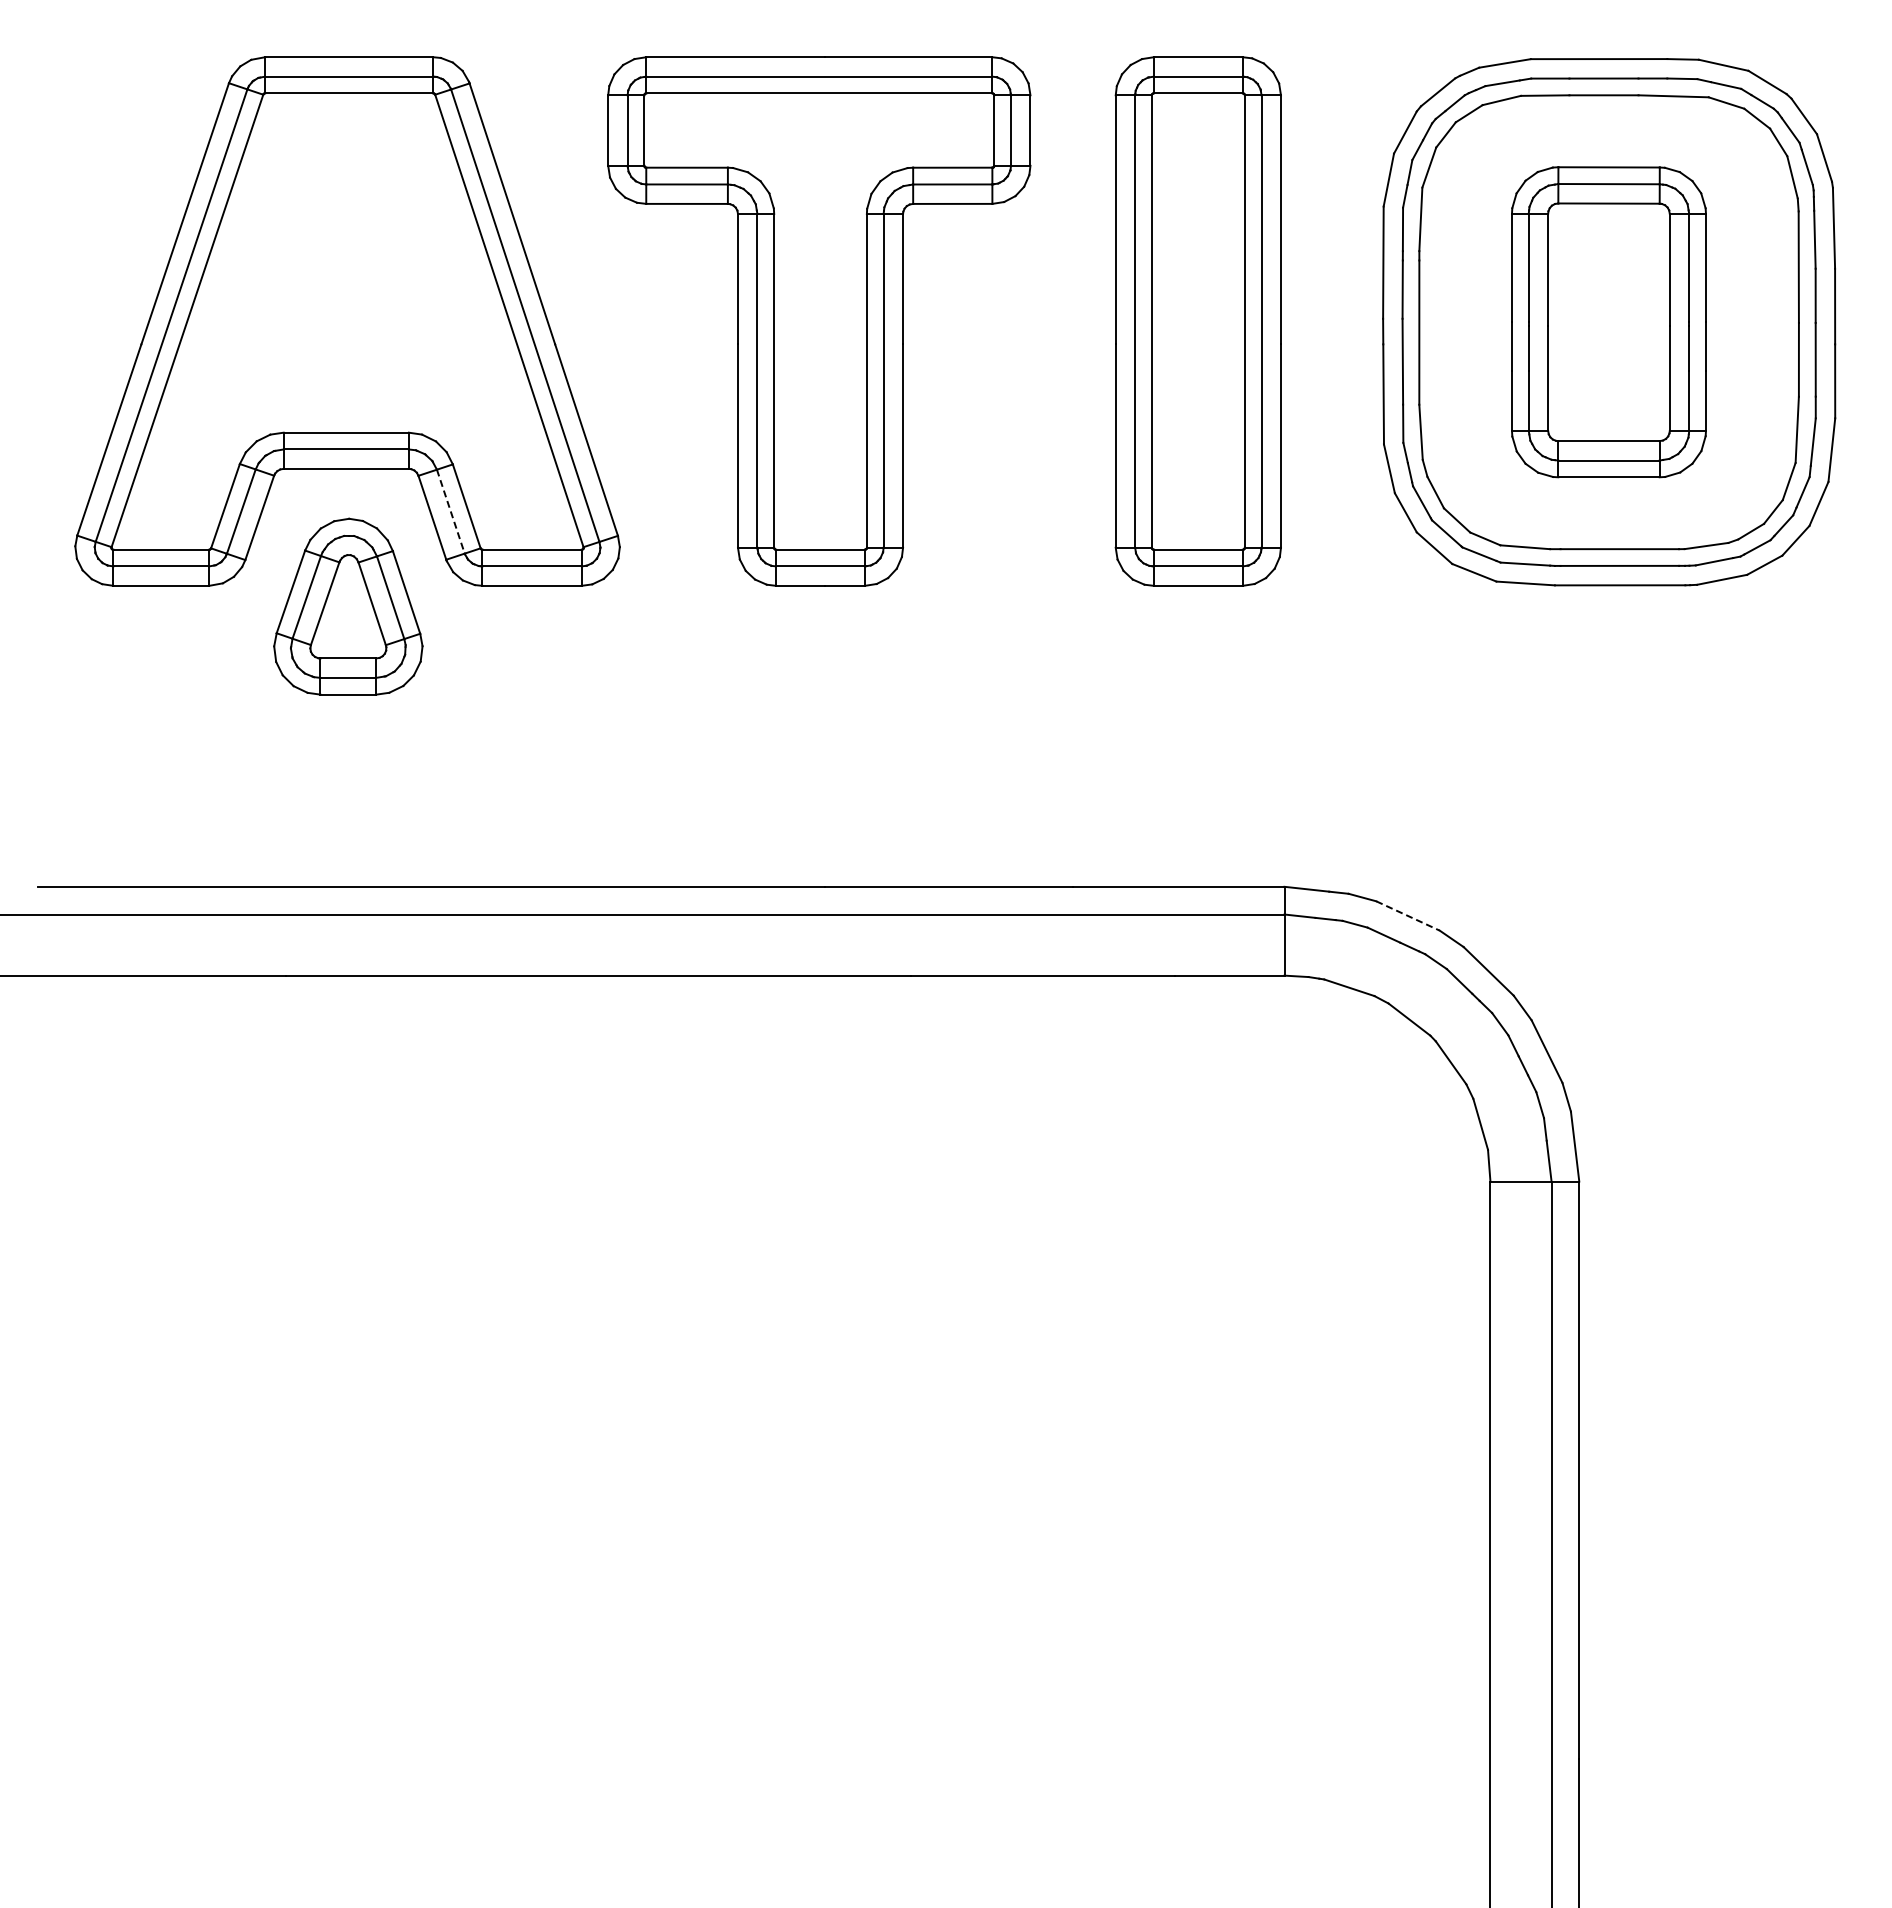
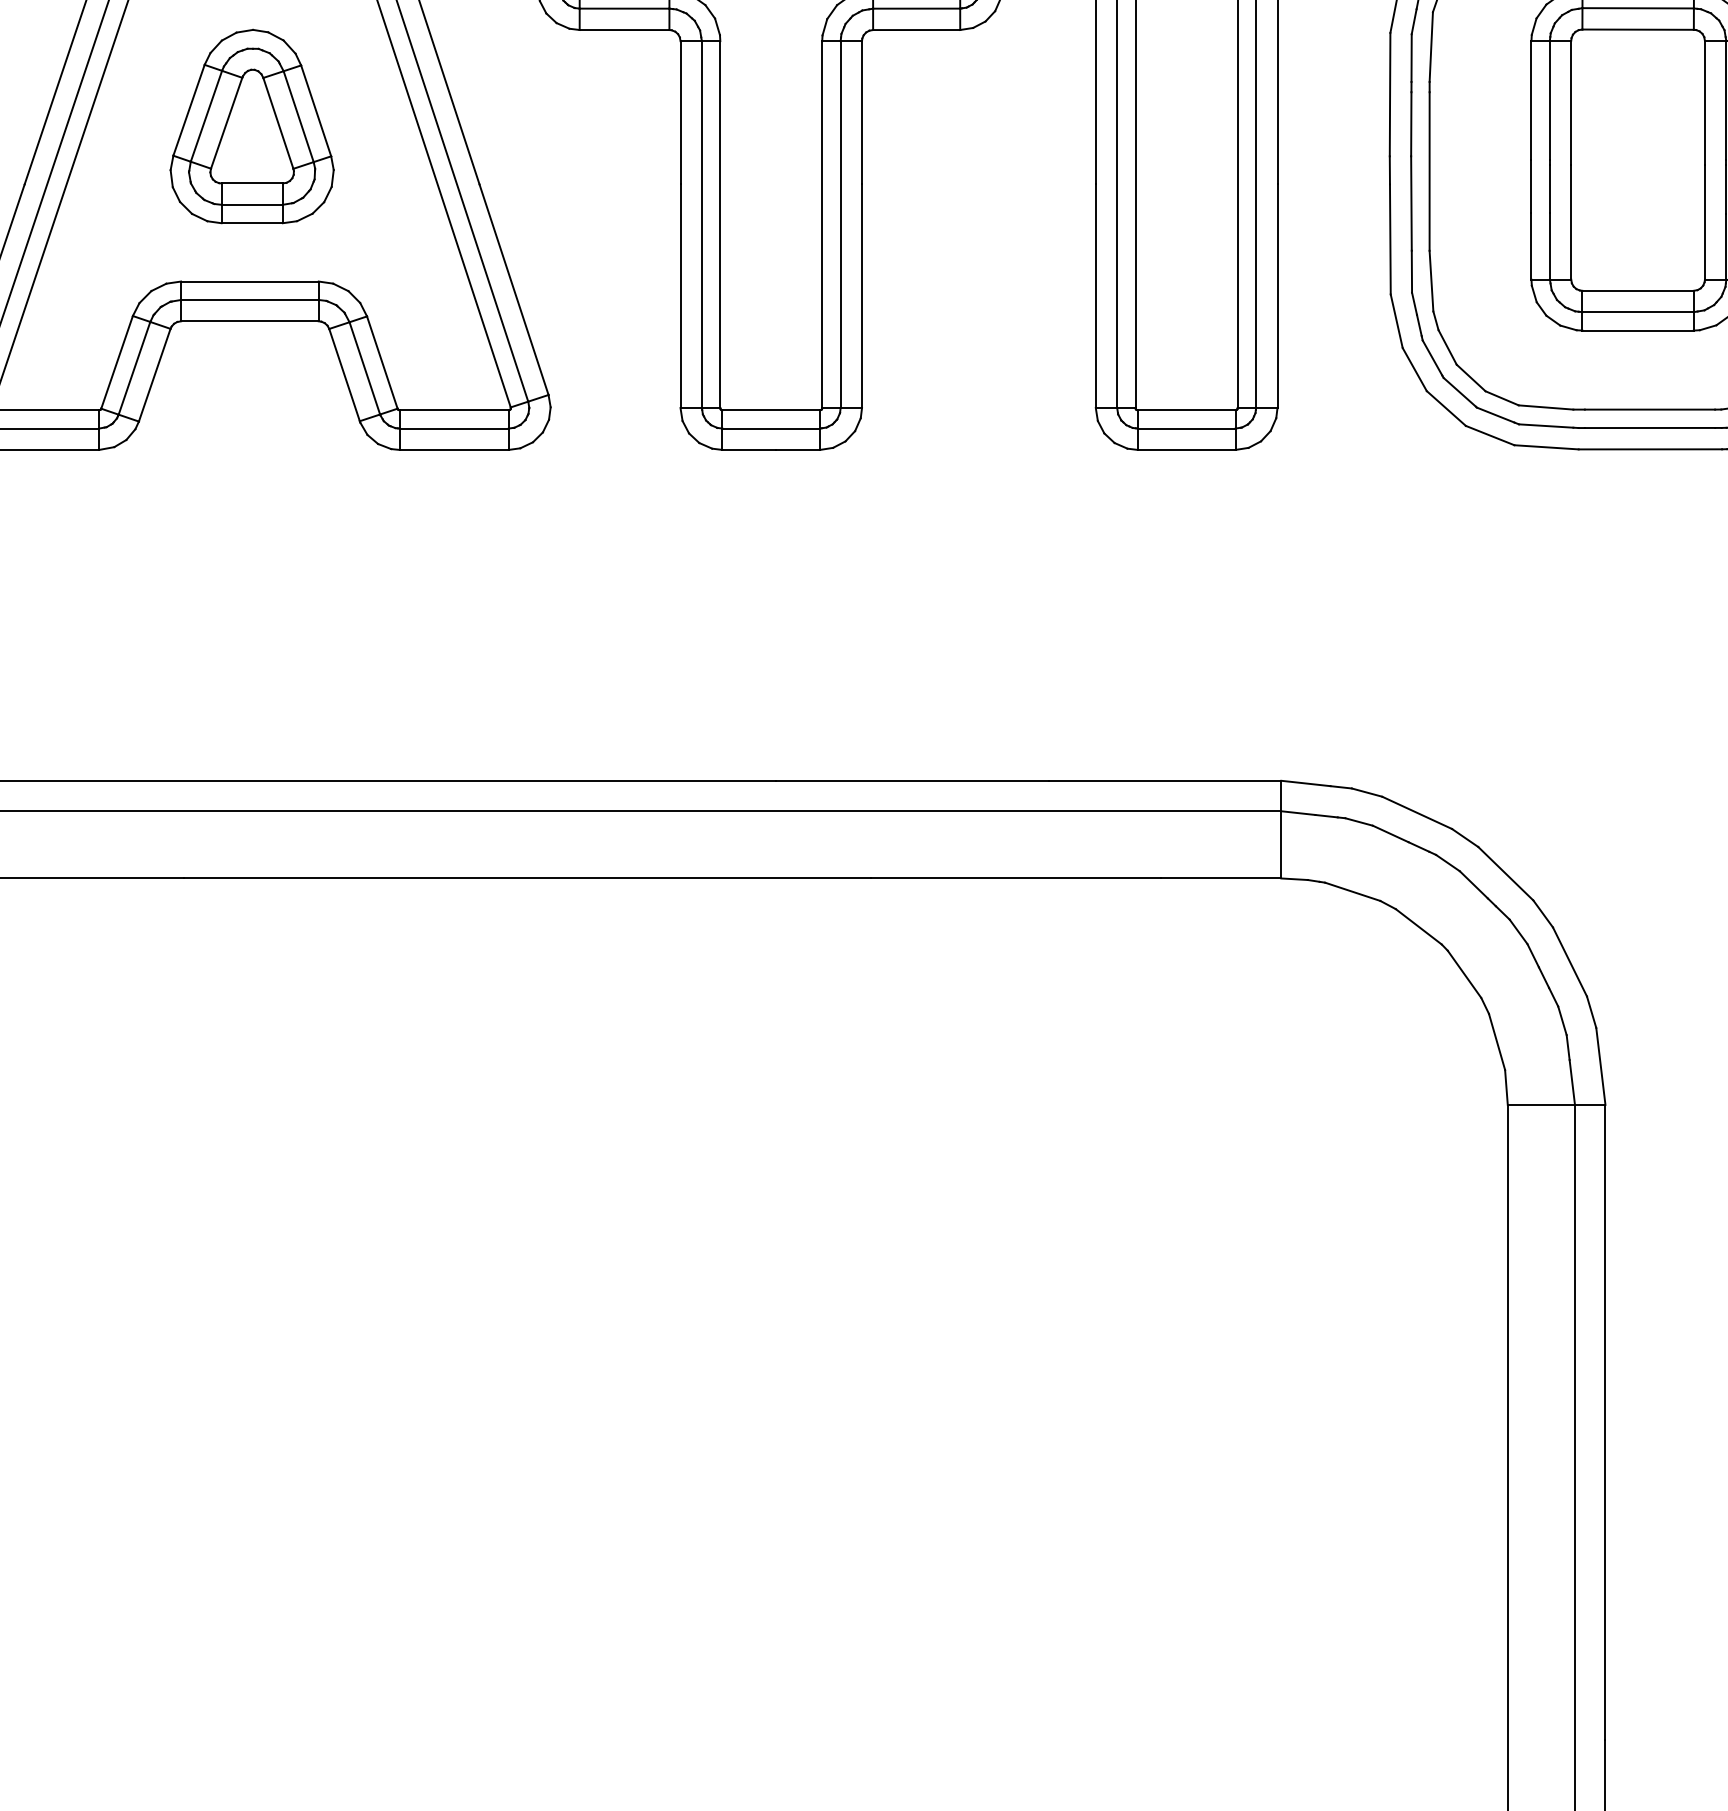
line: (451, 512) -> (365, 369), dashed -> solid
part: (348, 606) -> (252, 126), moved
line: (1407, 915) -> (1416, 812), dashed -> solid

